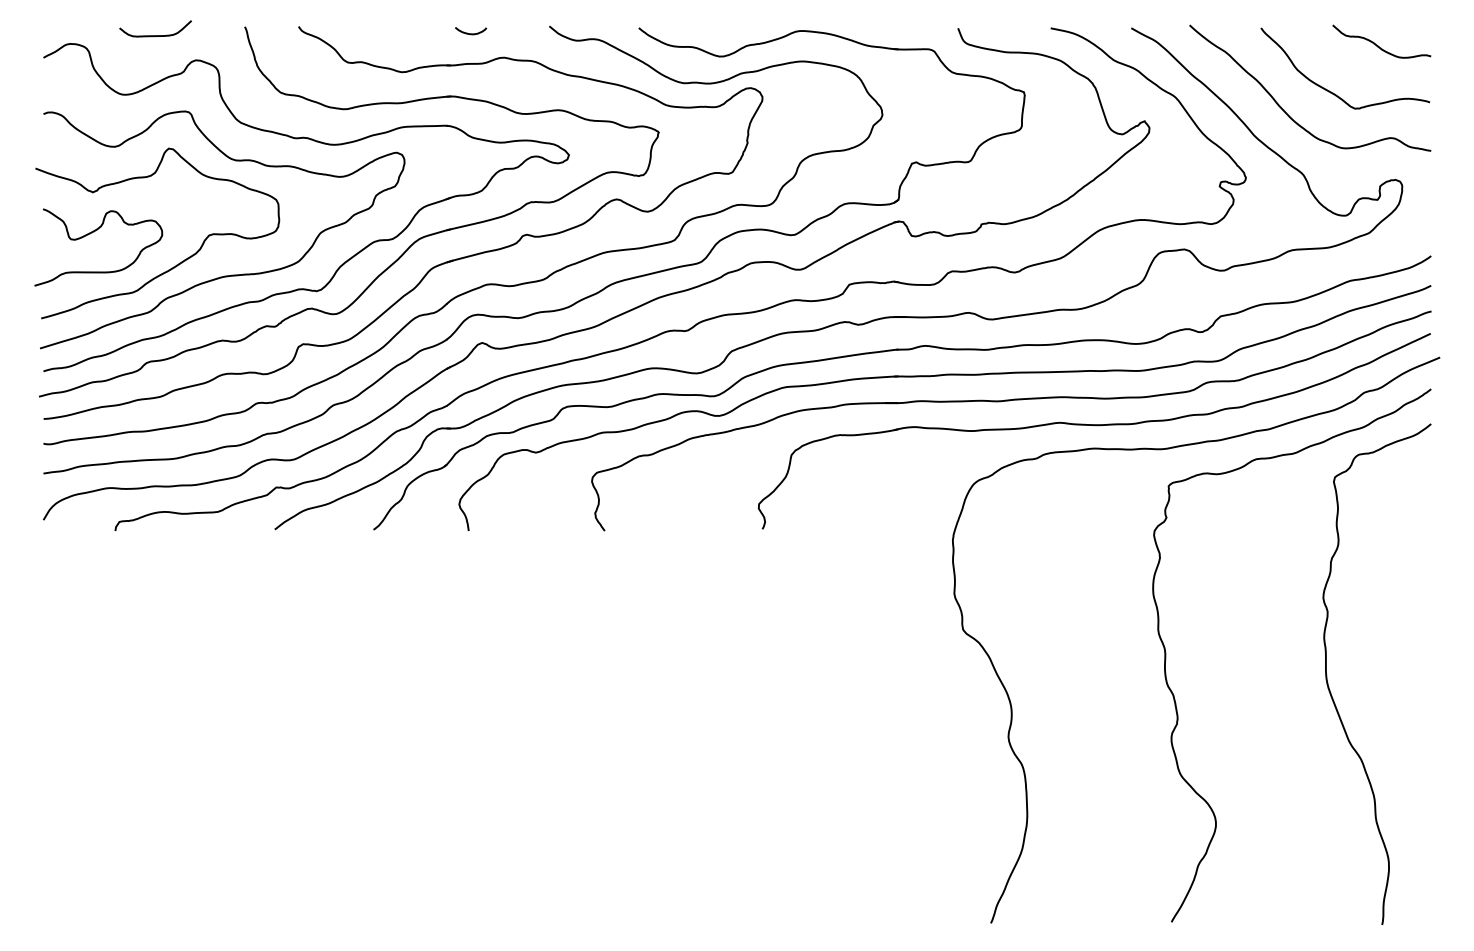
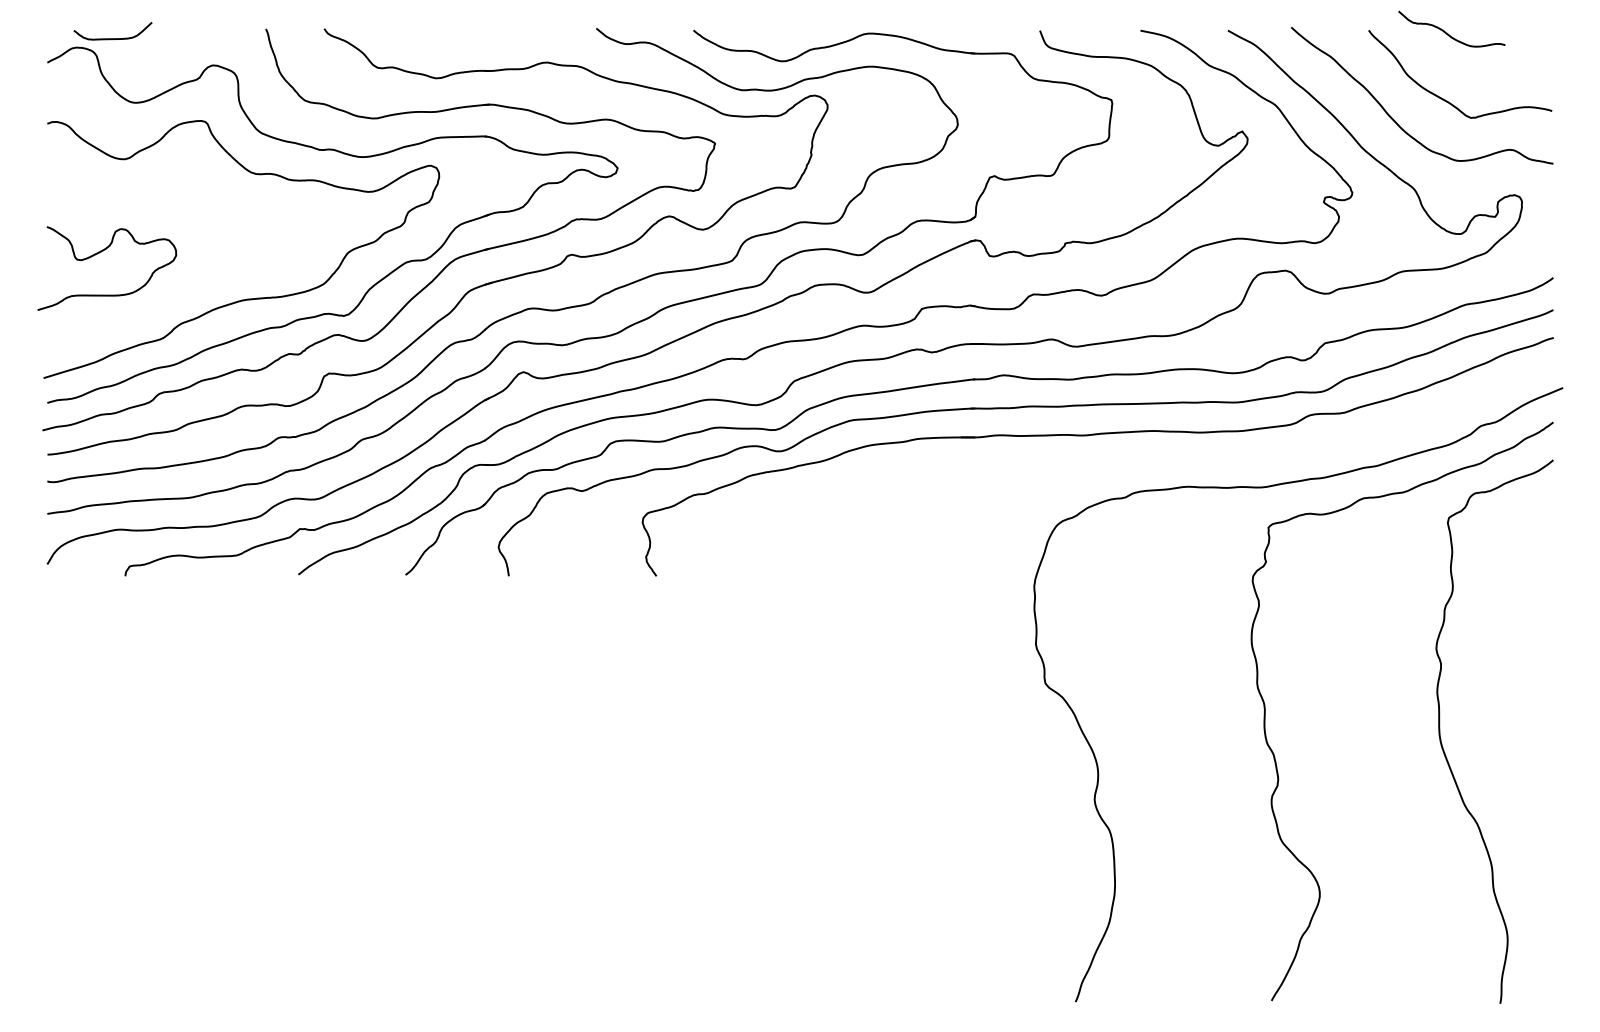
curve: (471, 33) -> (511, 36), removed
curve: (155, 35) -> (112, 38), moved
curve: (1378, 45) -> (1448, 33), moved
curve: (174, 265) -> (189, 288), removed
part: (1094, 430) -> (1187, 467), removed

